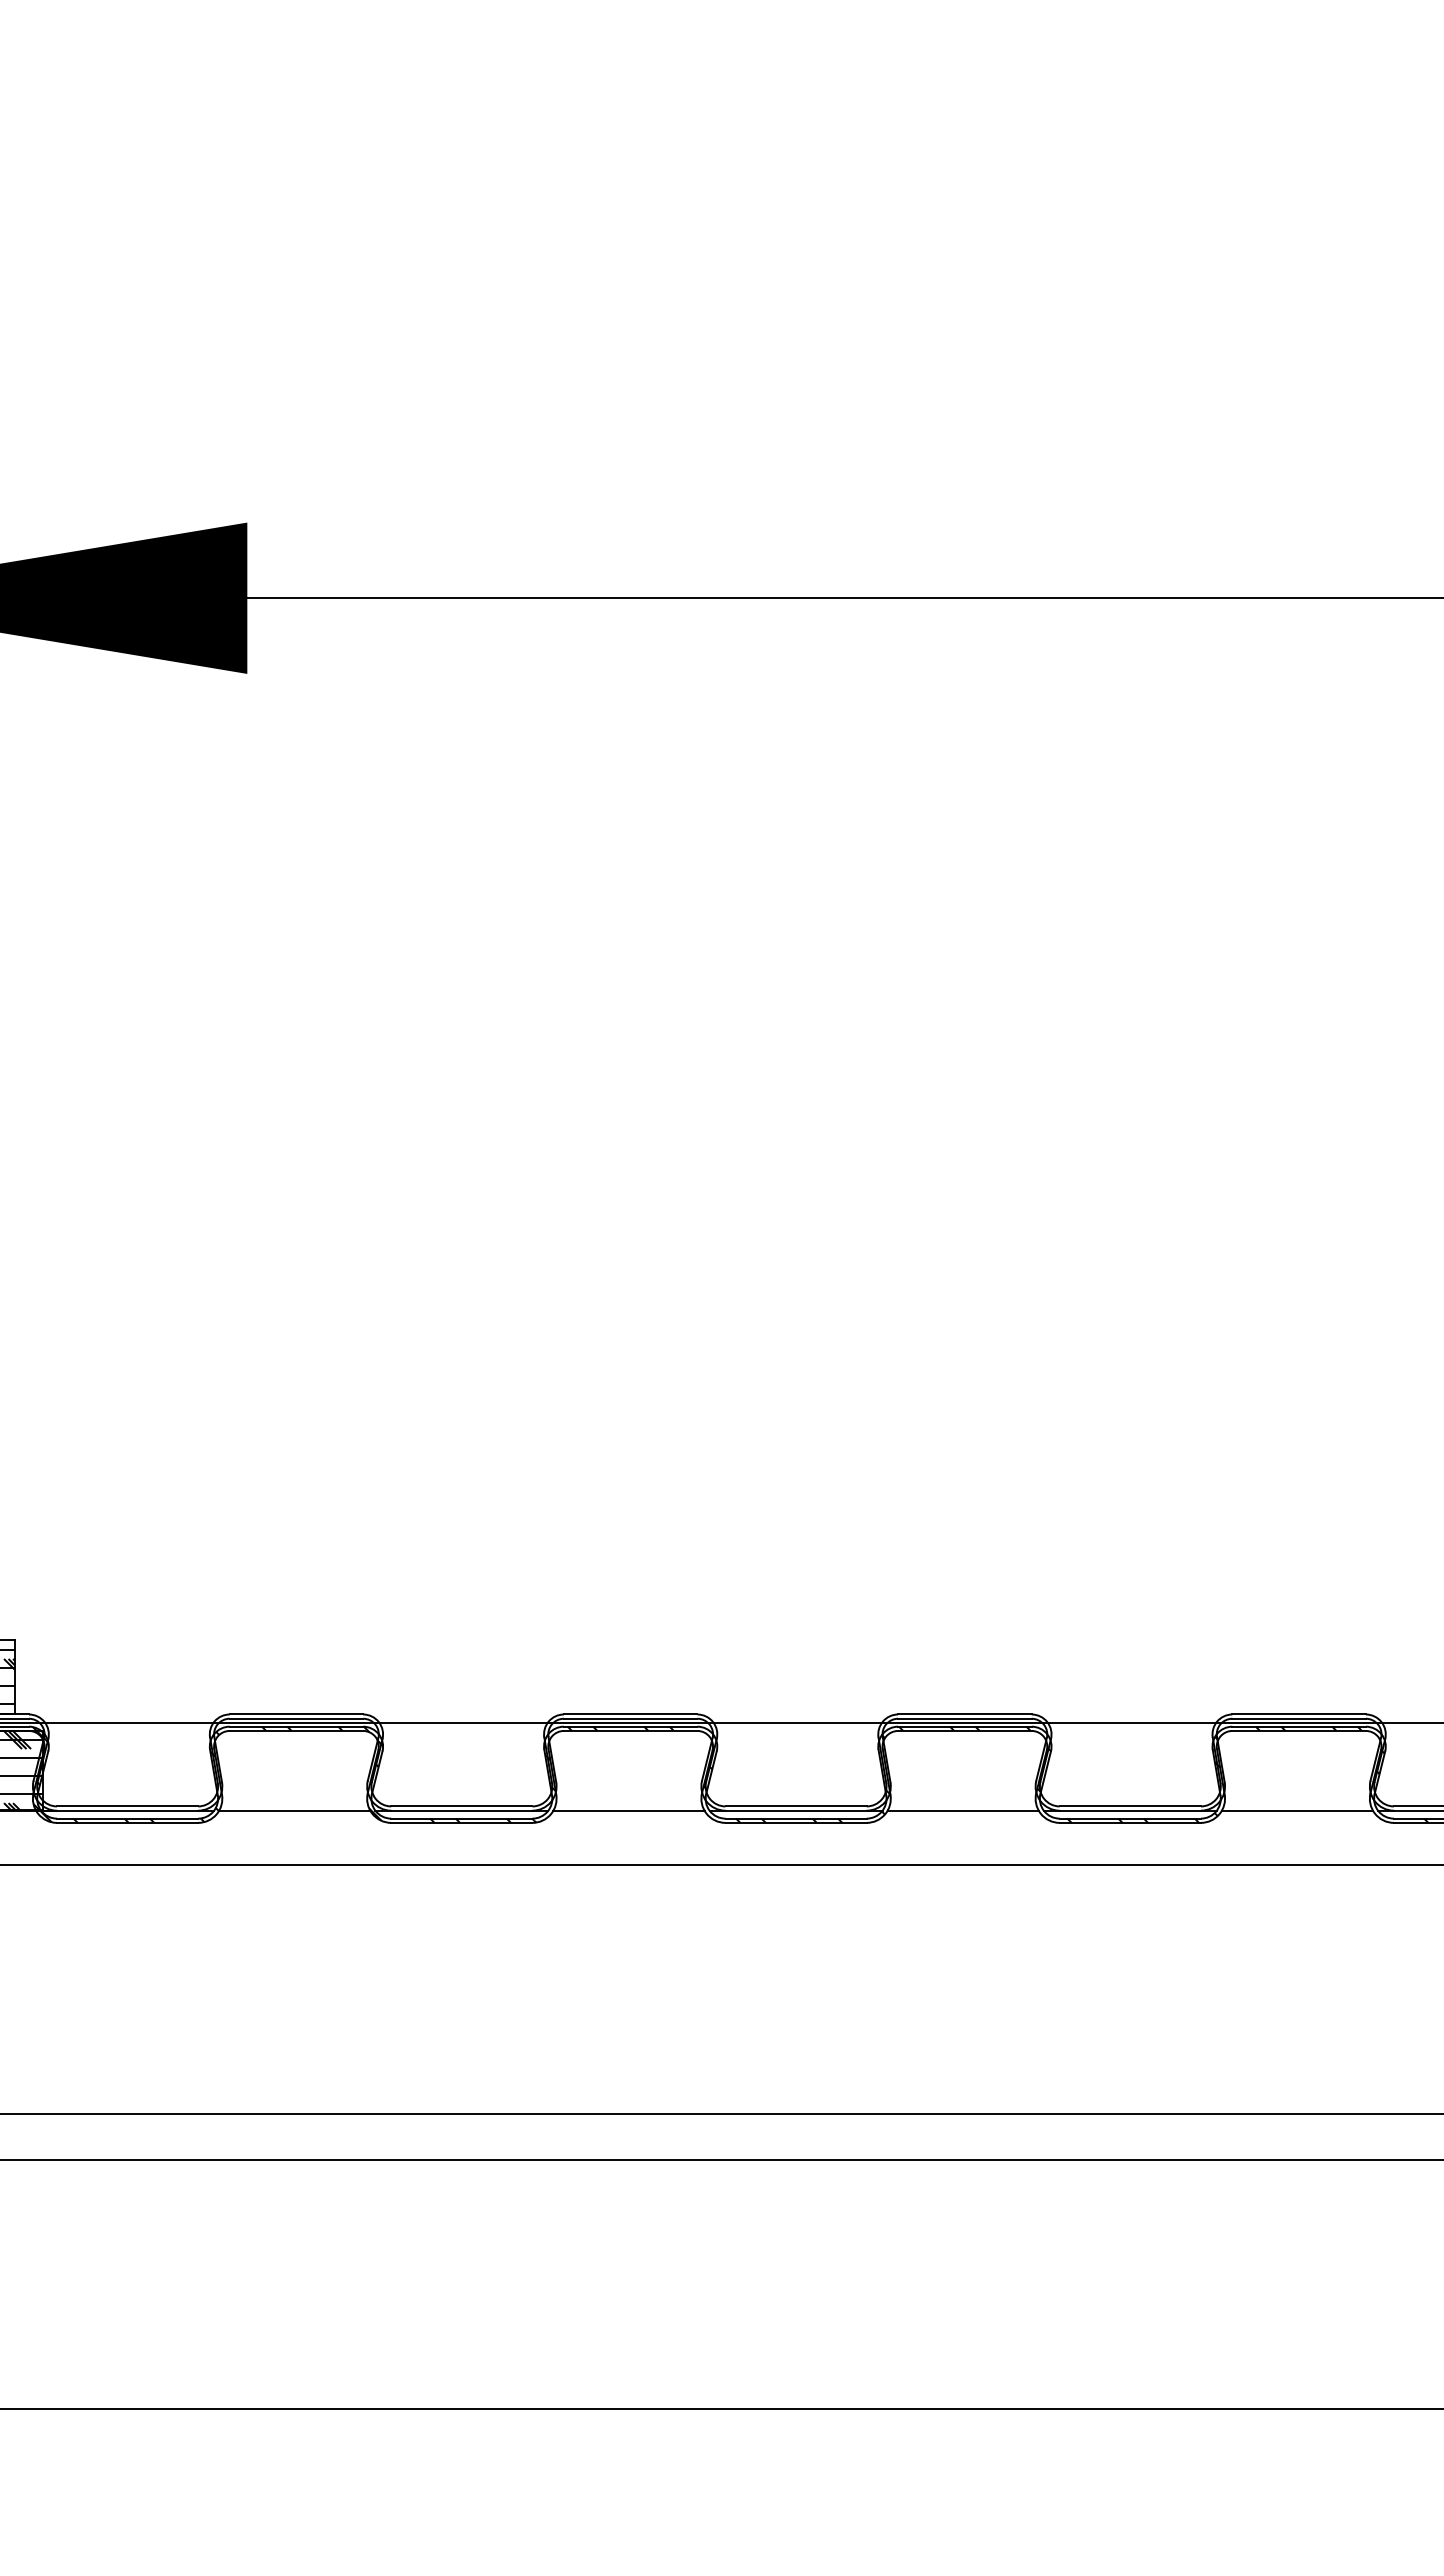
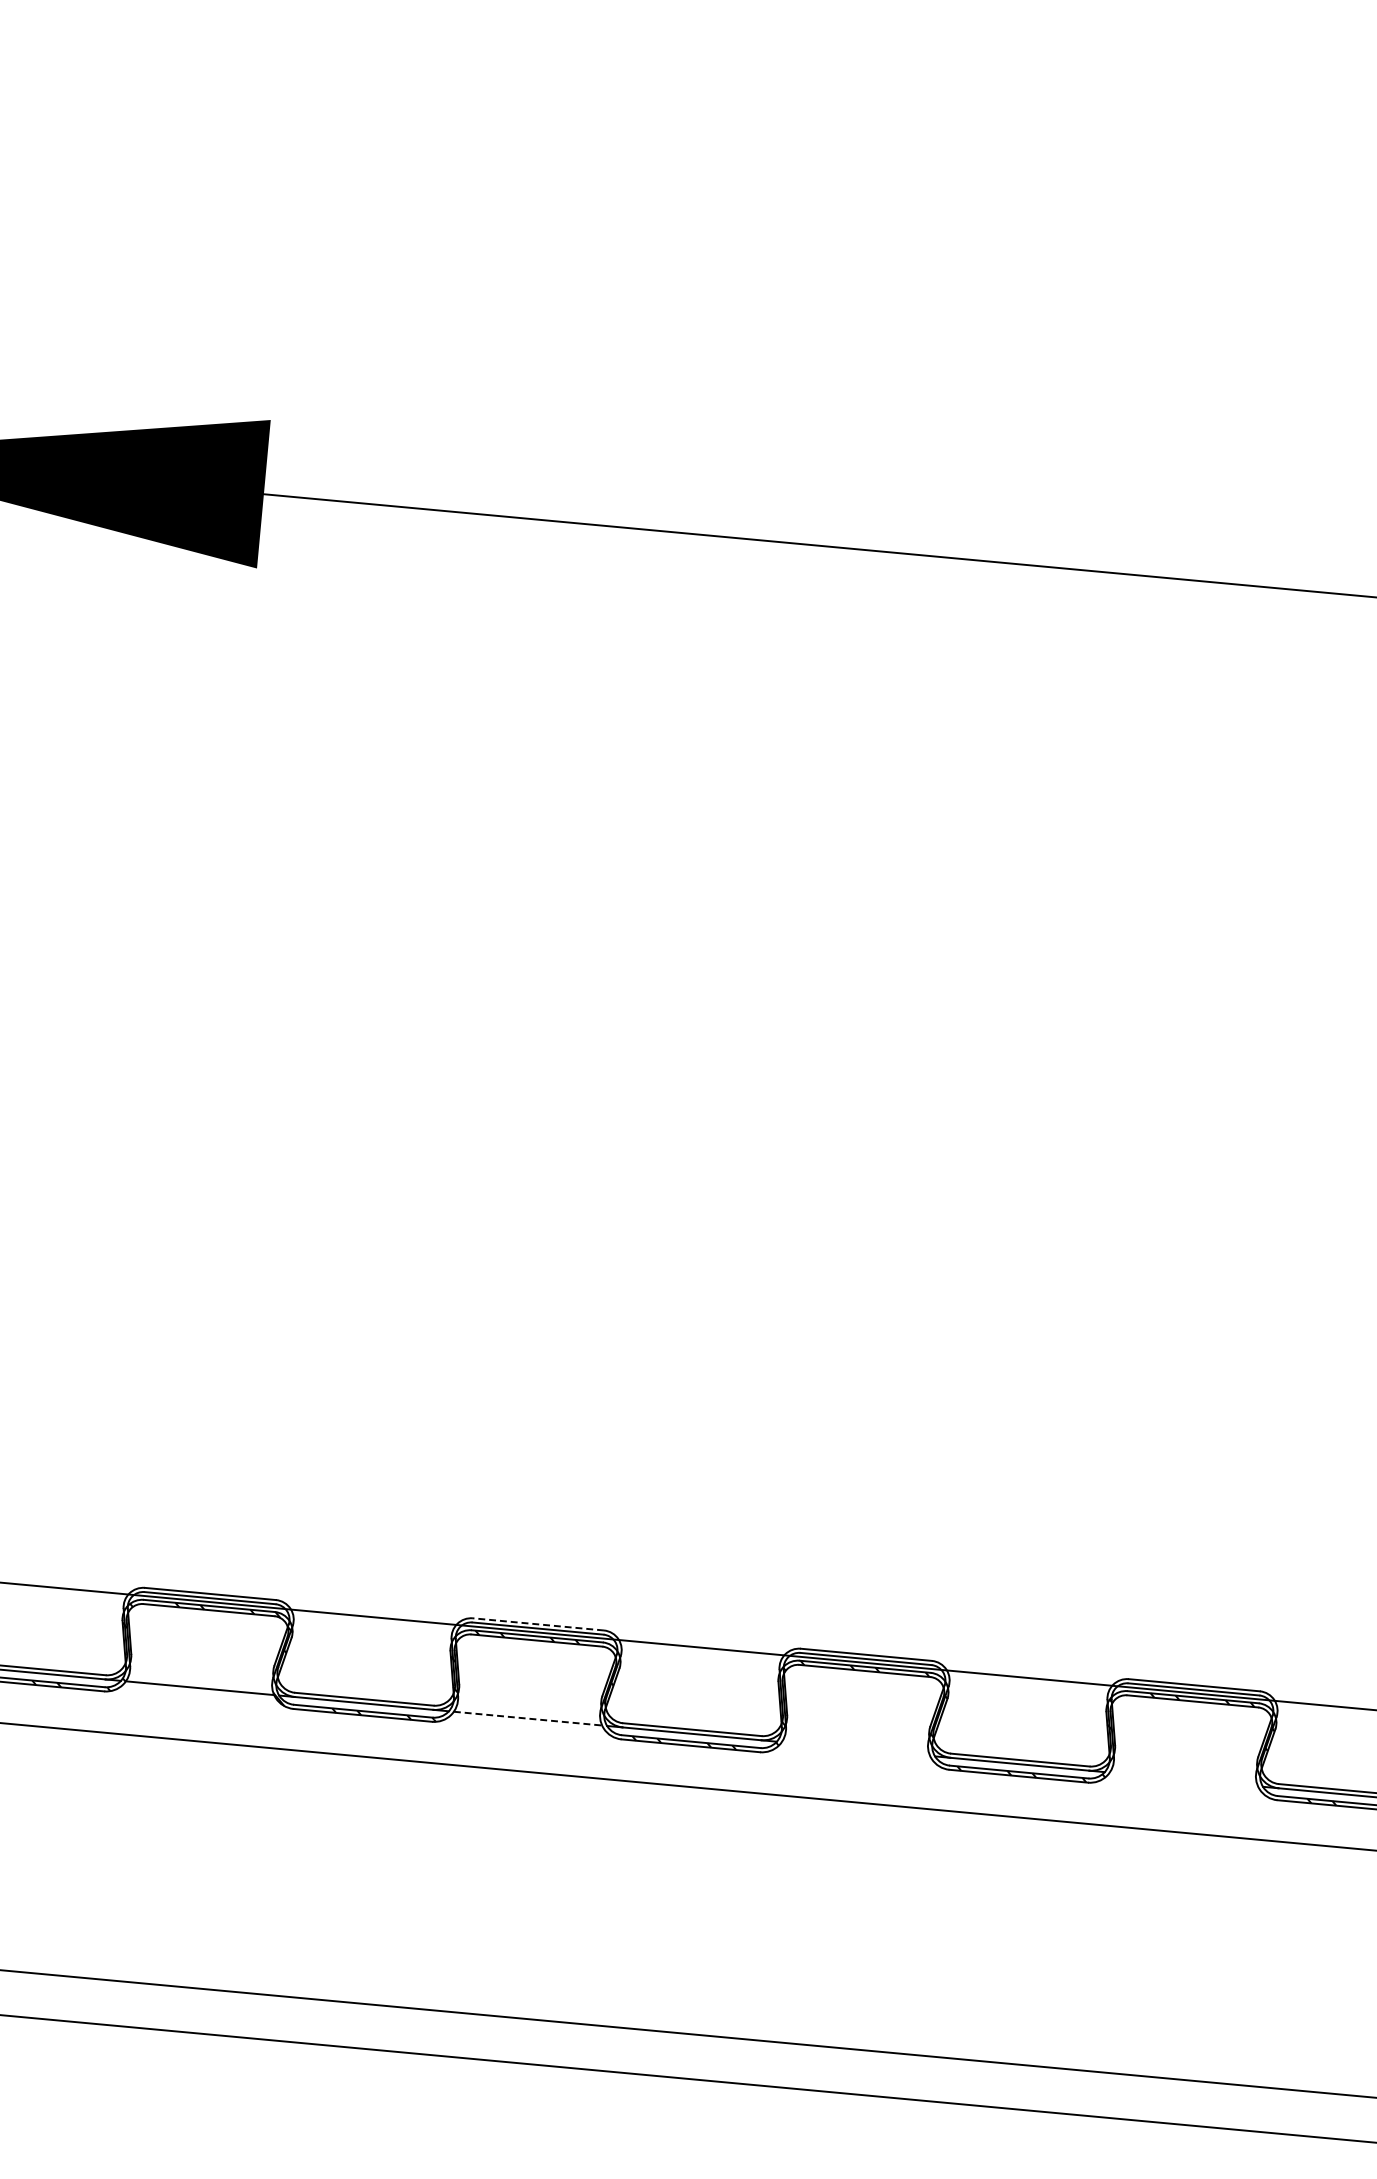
line: (630, 1714) -> (538, 1624), solid -> dashed
line: (628, 1810) -> (527, 1718), solid -> dashed
line: (962, 1810) -> (855, 1748), removed
line: (1296, 1810) -> (1182, 1779), removed

